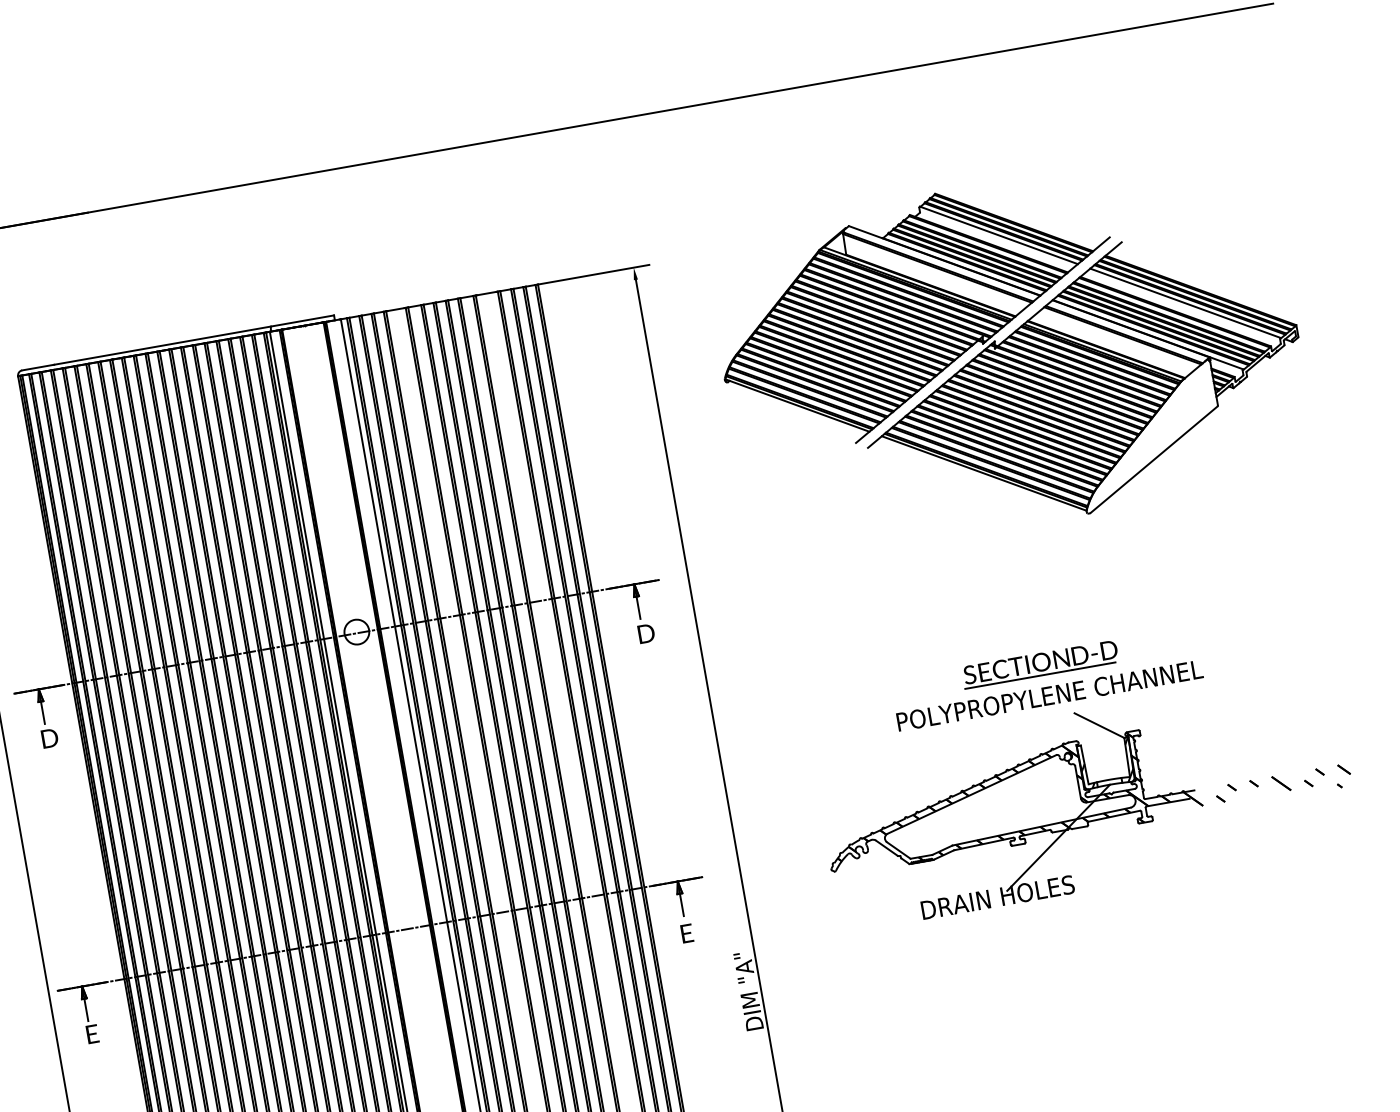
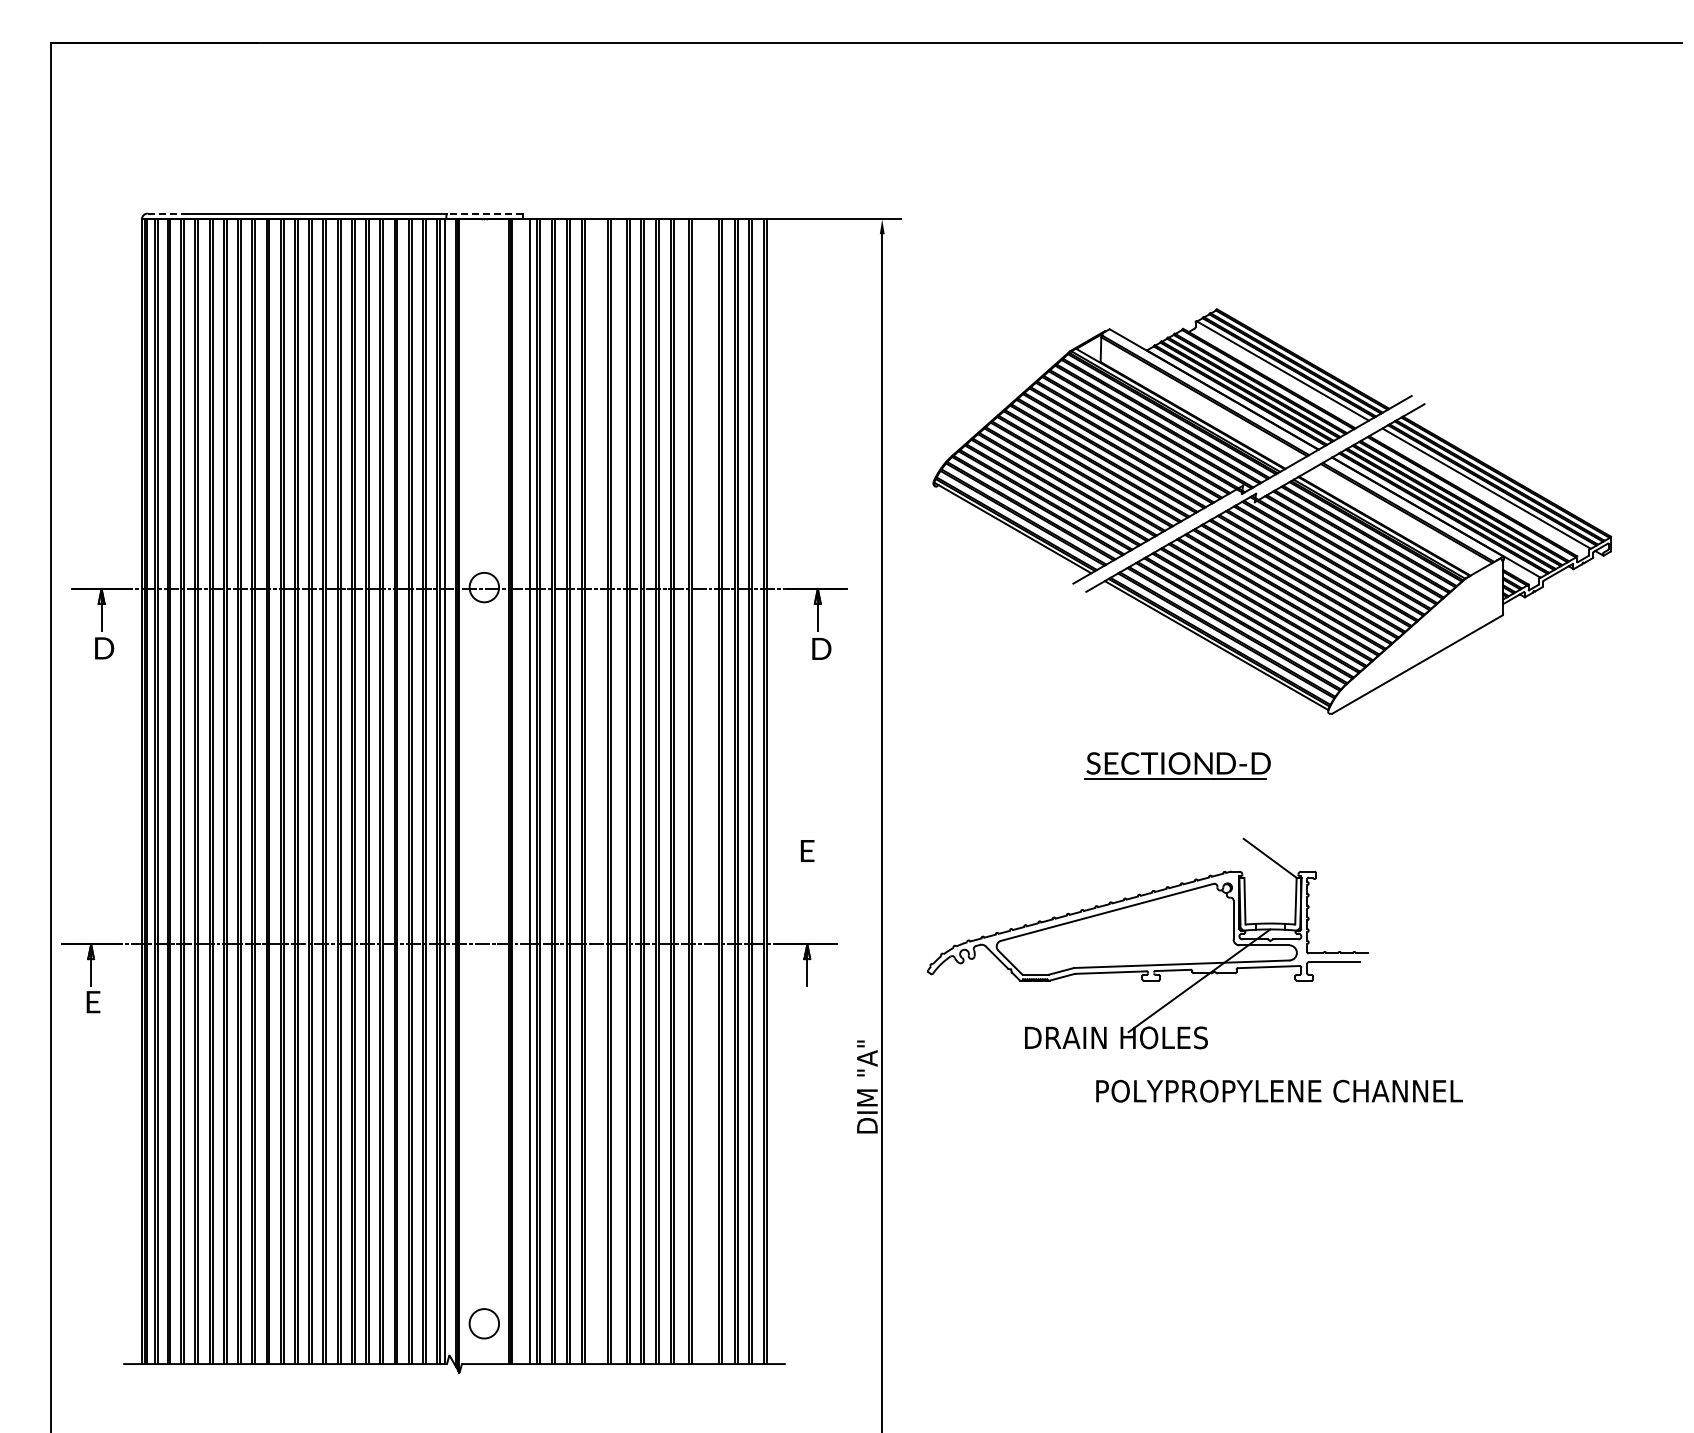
line: (302, 321) -> (484, 213), solid -> dashed
part: (1011, 353) -> (1272, 511), moved
line: (38, 367) -> (167, 213), solid -> dashed
part: (1040, 664) -> (1177, 765), moved
text: (1049, 695) -> (1279, 1090), moved
part: (1087, 800) -> (1240, 943), moved
text: (687, 933) -> (807, 850), moved

